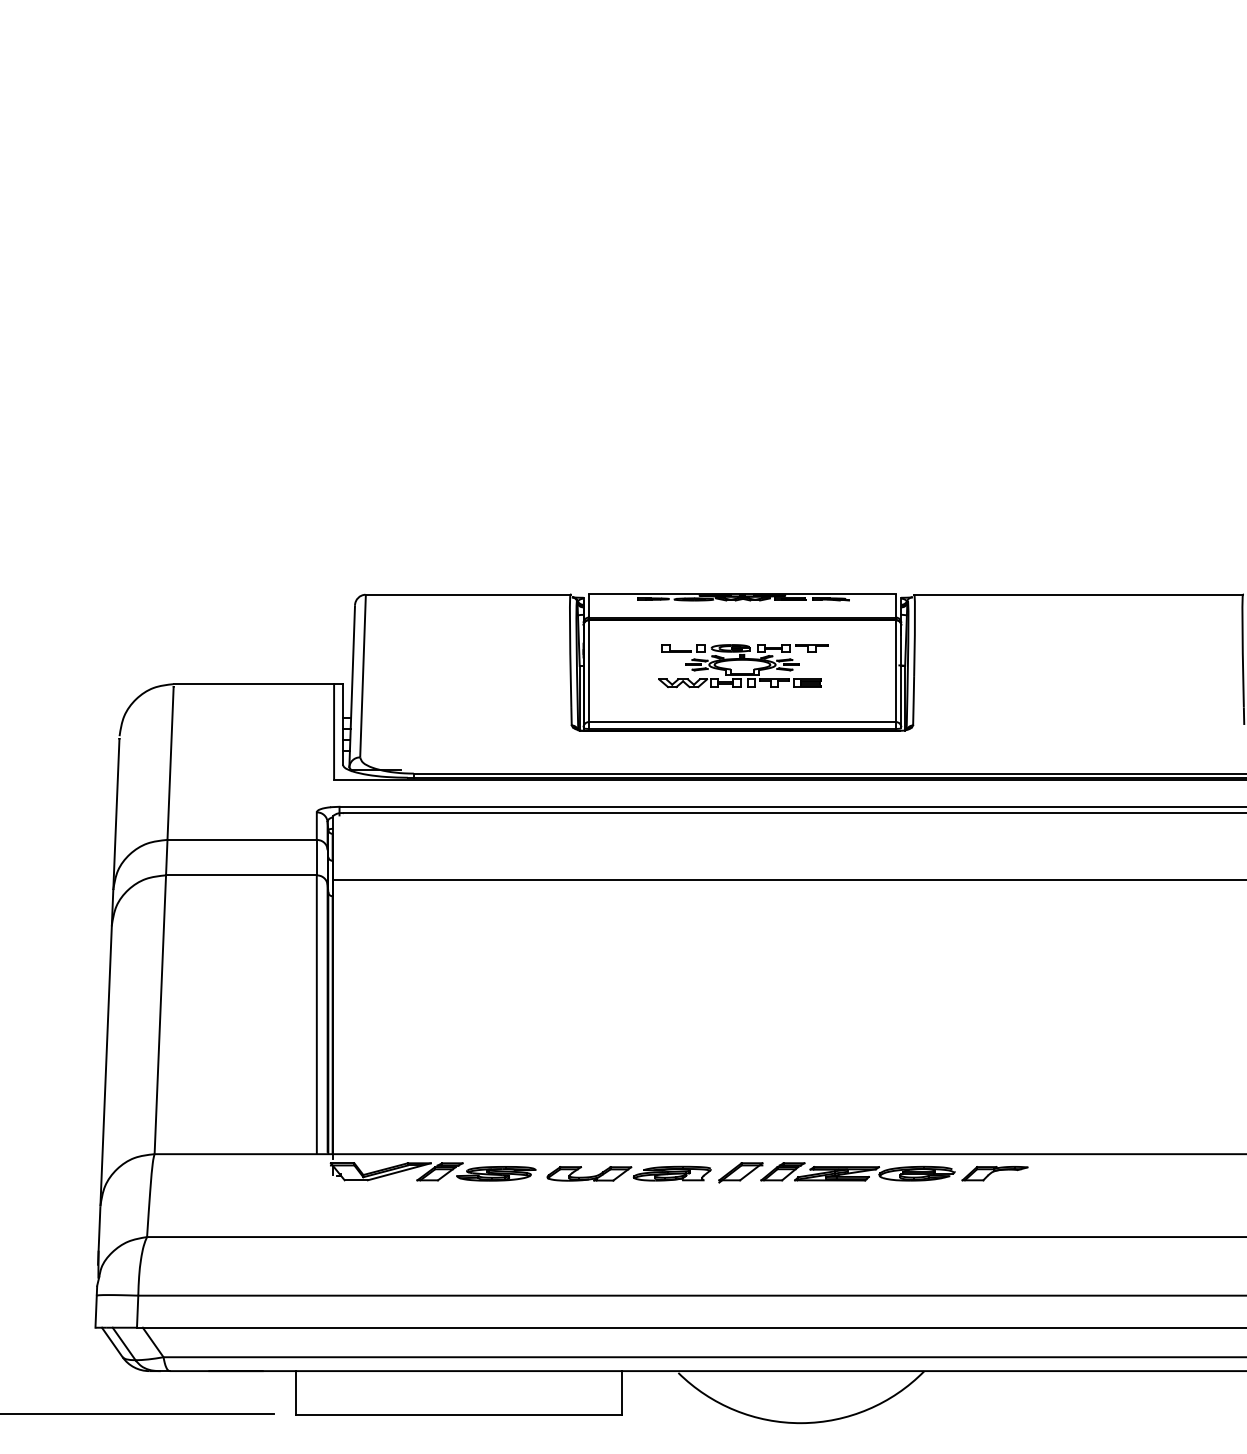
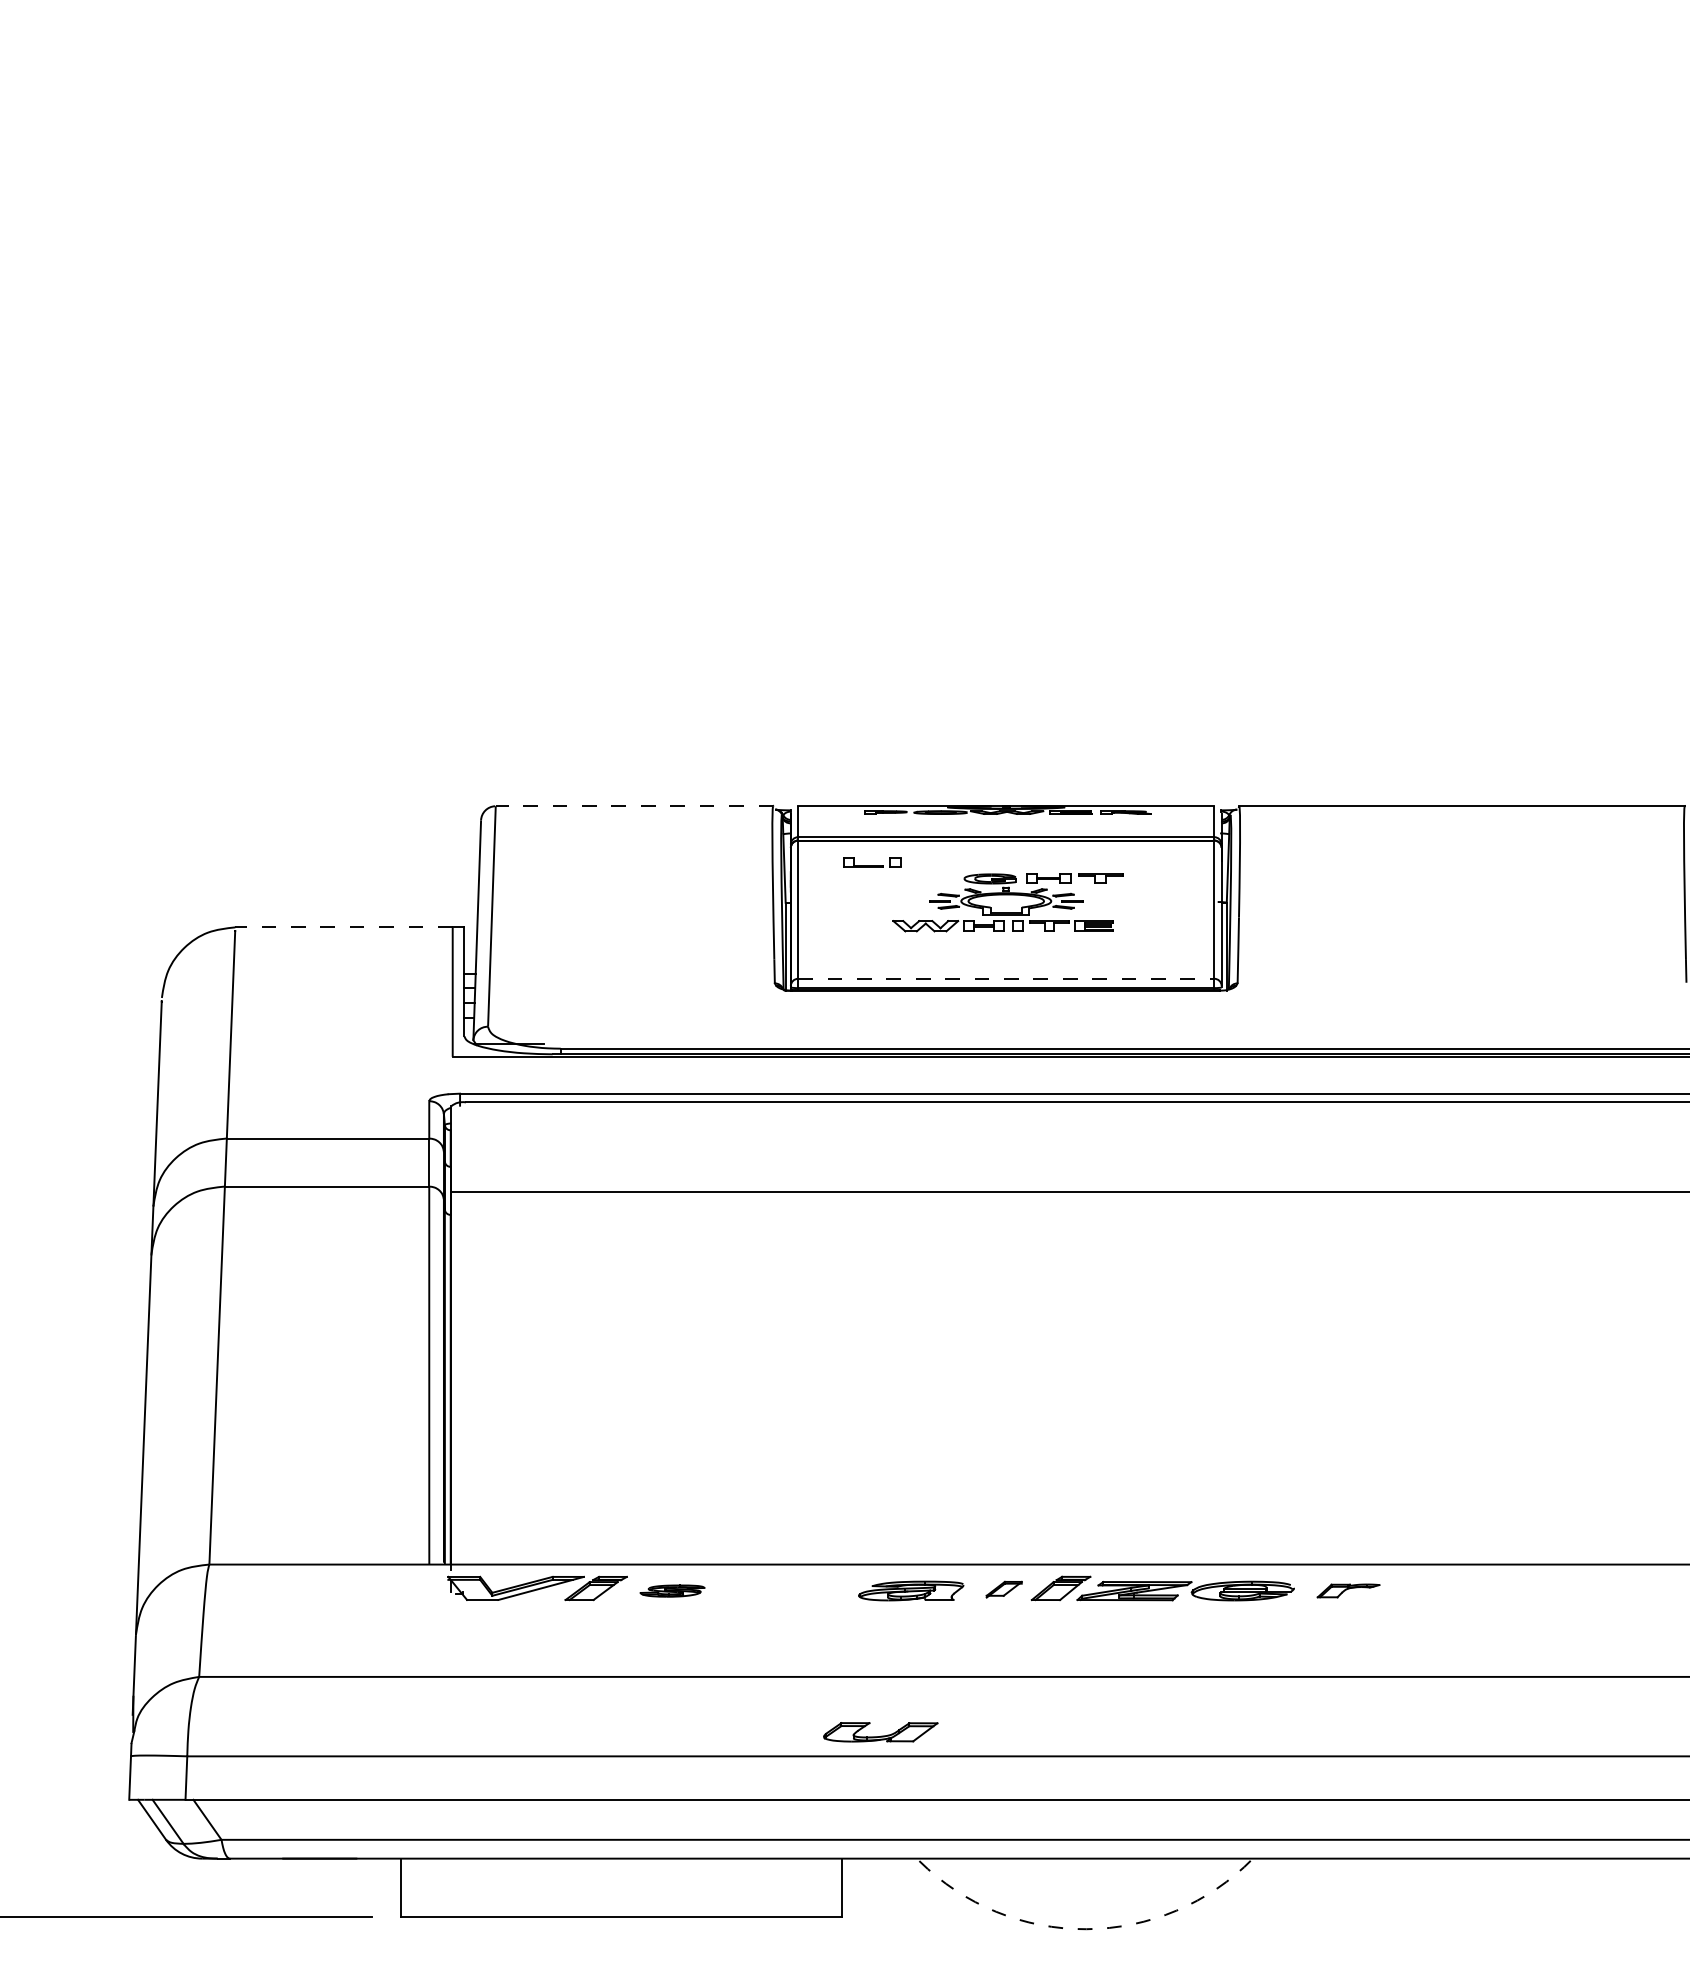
line: (468, 594) -> (634, 806), solid -> dashed
part: (683, 648) -> (872, 862), moved
line: (253, 684) -> (343, 927), solid -> dashed
line: (742, 721) -> (1006, 978), solid -> dashed
part: (741, 1172) -> (1004, 1589), size x0.6
part: (496, 1173) -> (672, 1590), size x0.6
part: (994, 1173) -> (1348, 1590), size x0.7
part: (589, 1174) -> (880, 1732), moved
arc: (801, 1423) -> (1086, 1929), solid -> dashed

